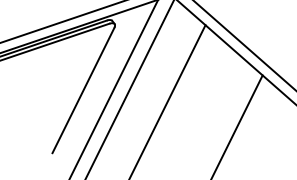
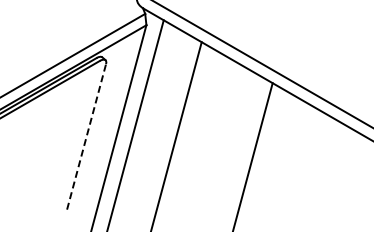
line: (83, 90) -> (86, 136), solid -> dashed

